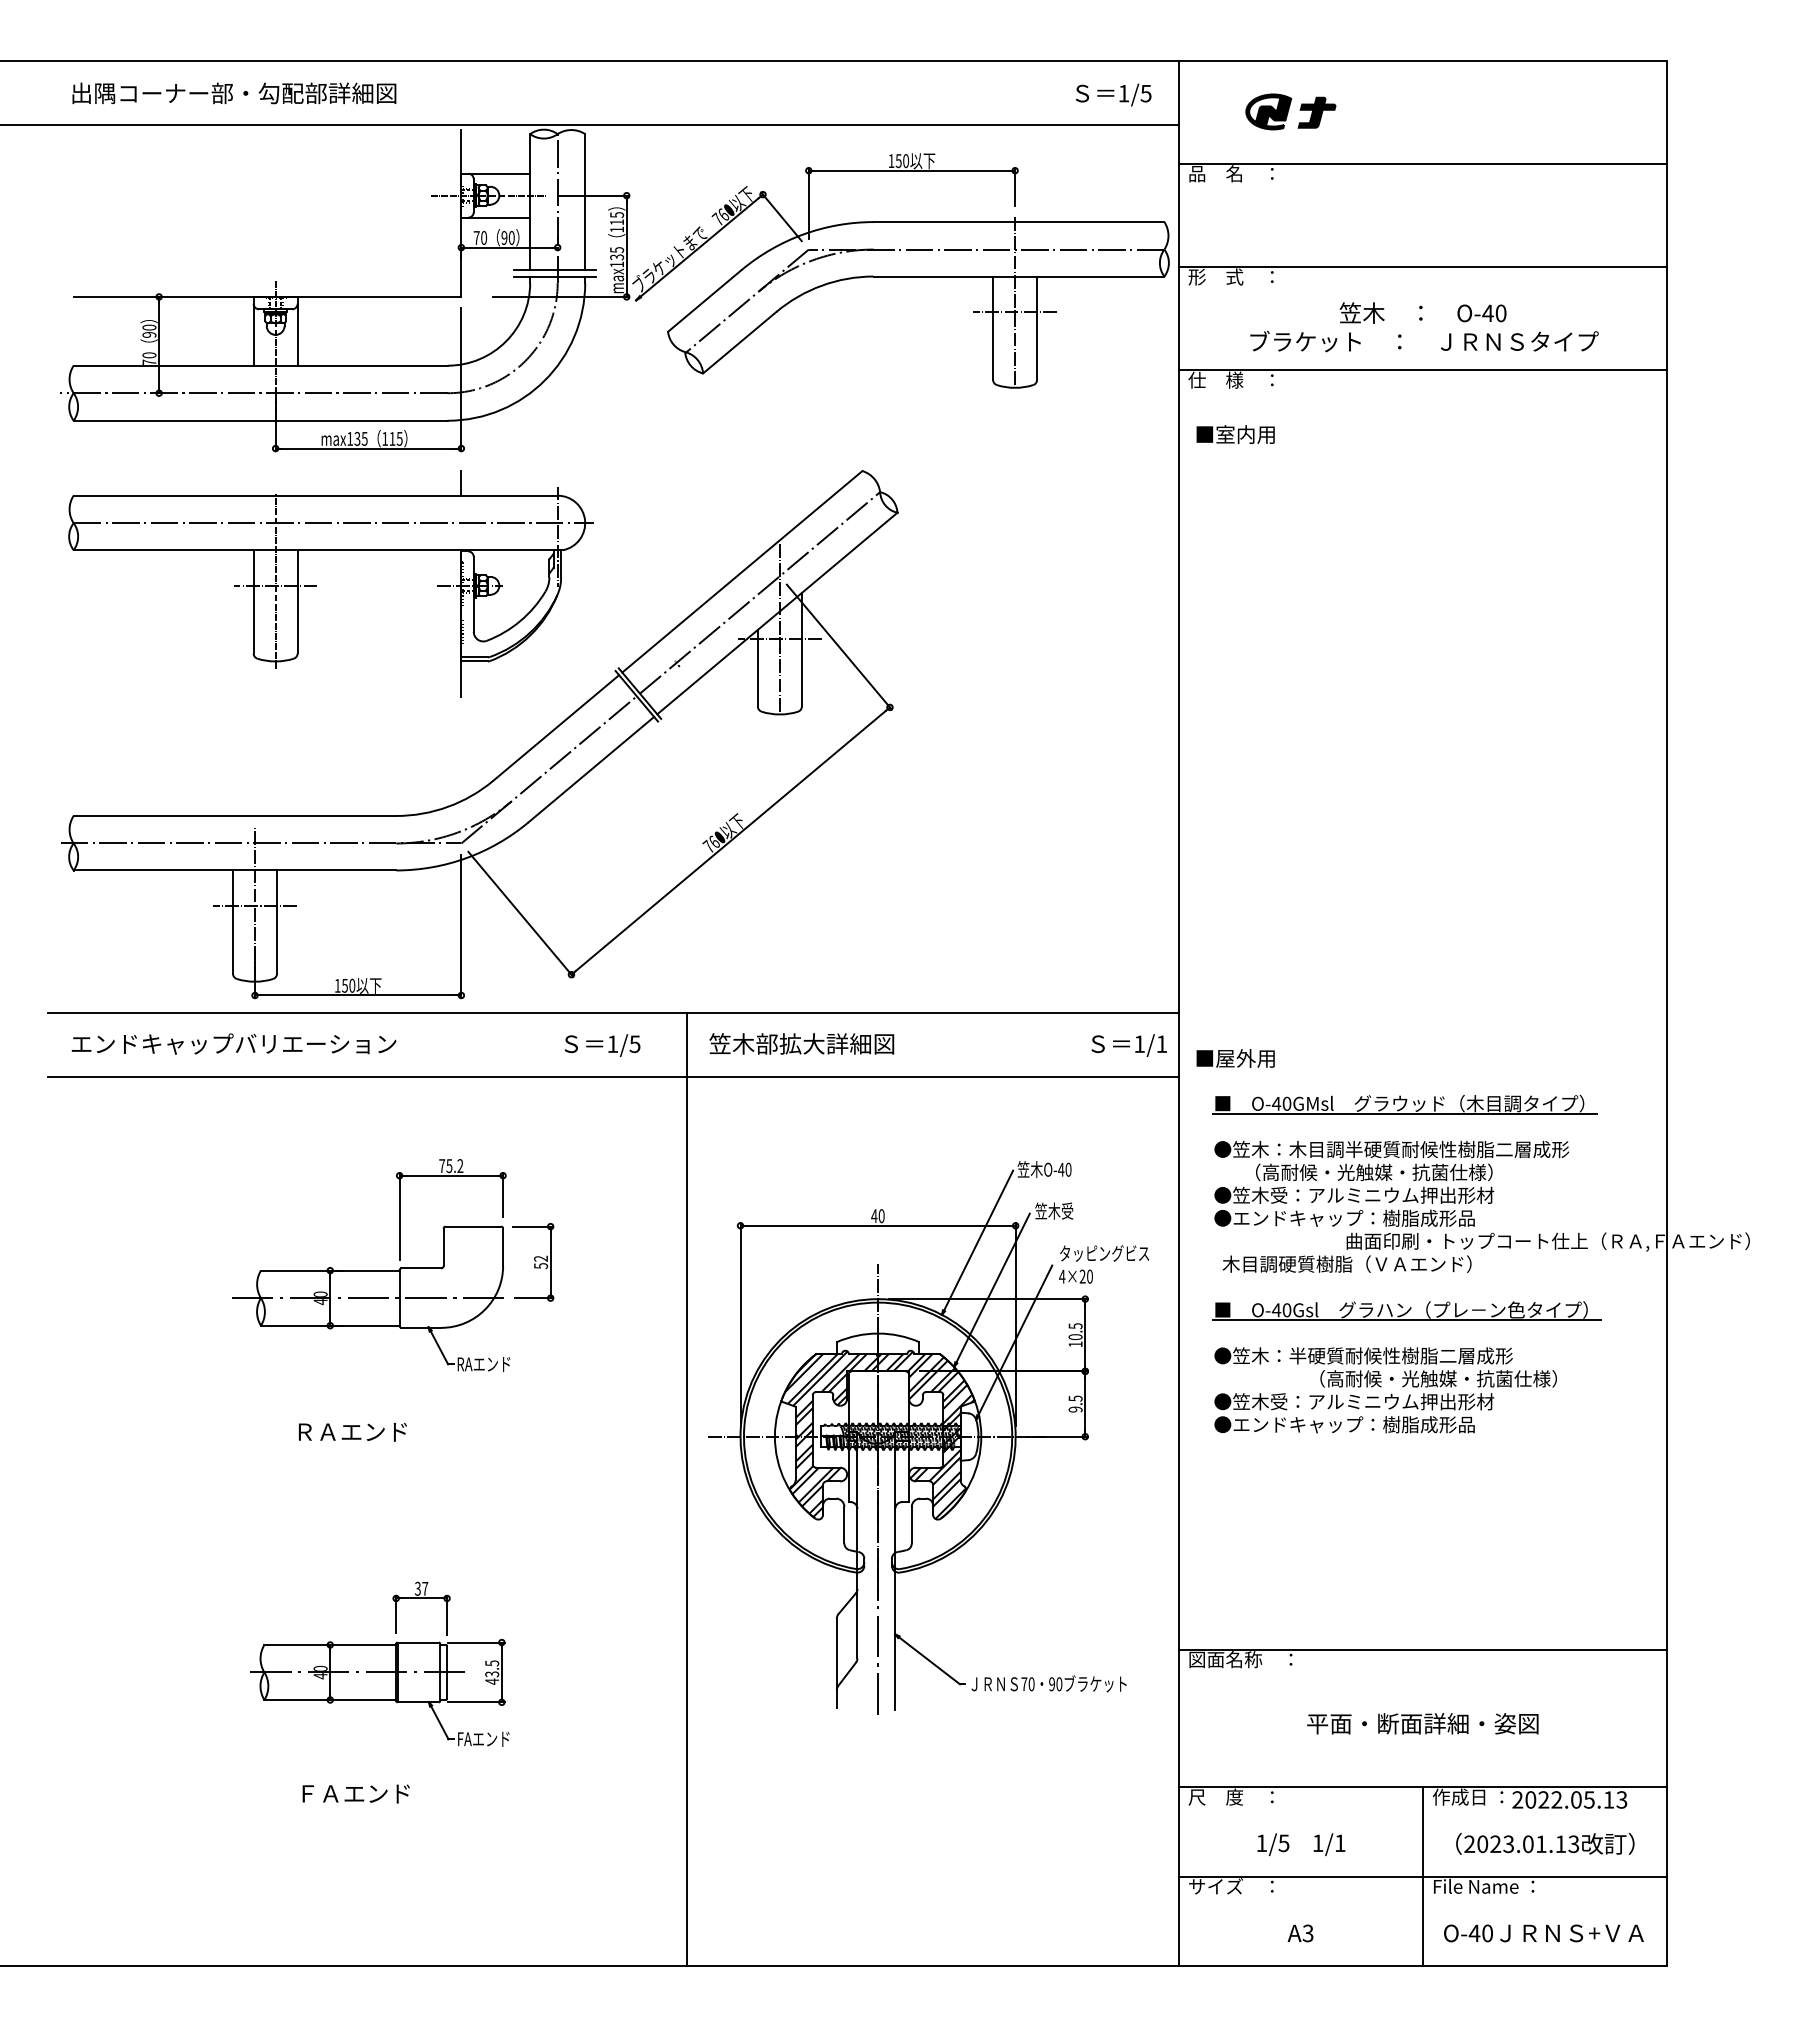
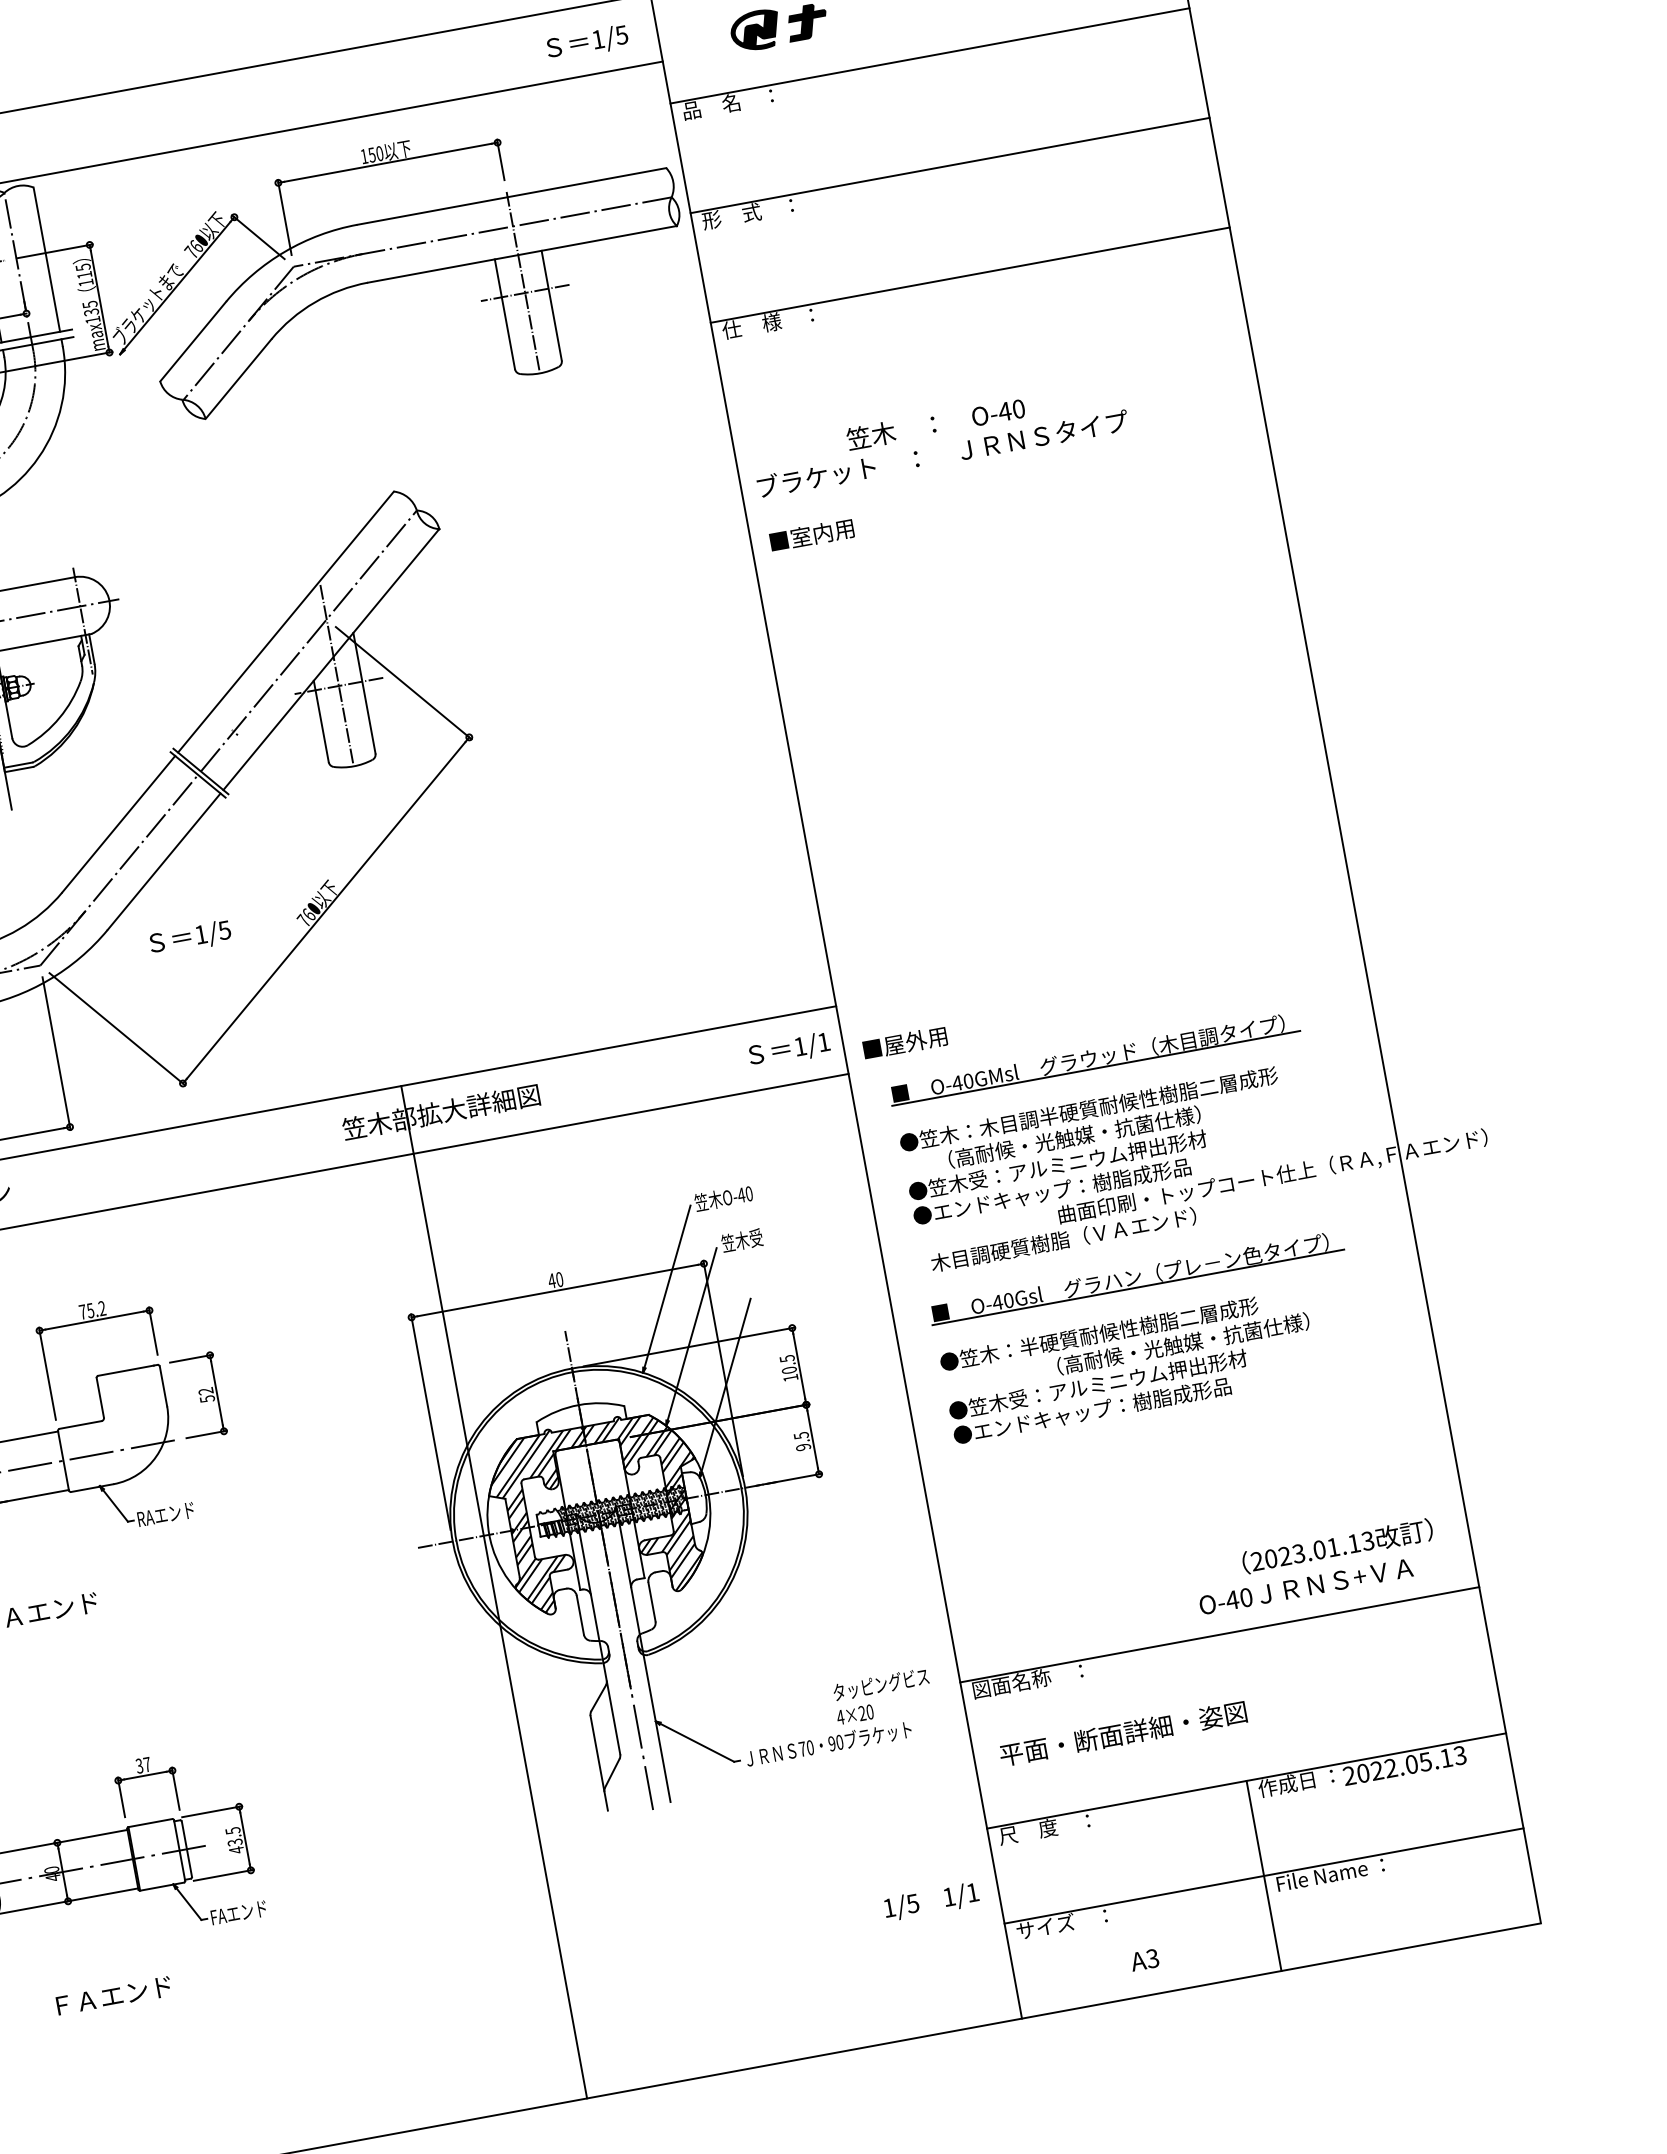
text: (1424, 327) -> (940, 439), moved
text: (1235, 434) -> (811, 535), moved
text: (602, 1045) -> (190, 938), moved
text: (1103, 1264) -> (882, 1696), moved
line: (686, 1489) -> (493, 1591), moved
text: (1422, 1723) -> (1122, 1733), moved
text: (1545, 1843) -> (1337, 1545), moved
text: (1301, 1844) -> (931, 1901), moved
text: (1543, 1933) -> (1305, 1586), moved

